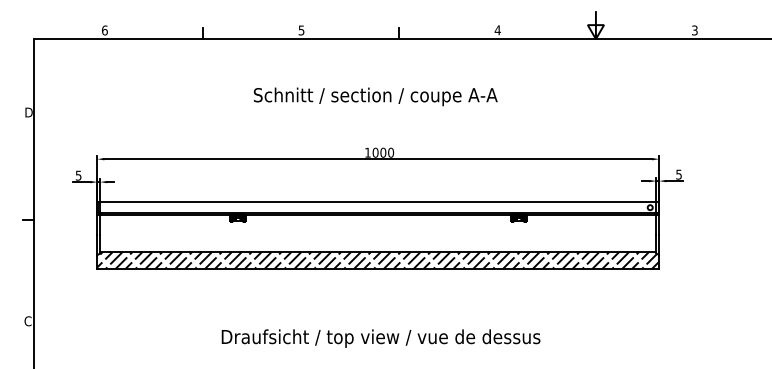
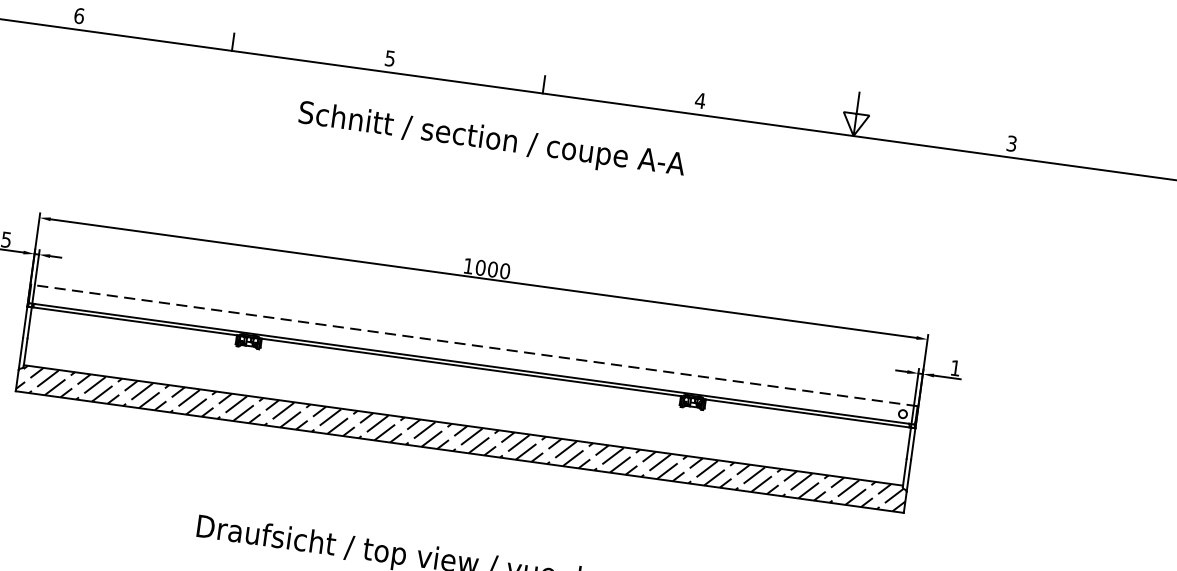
text: (375, 96) -> (491, 140), moved
text: (678, 174) -> (954, 367), 5 -> 1
line: (377, 201) -> (473, 345), solid -> dashed

